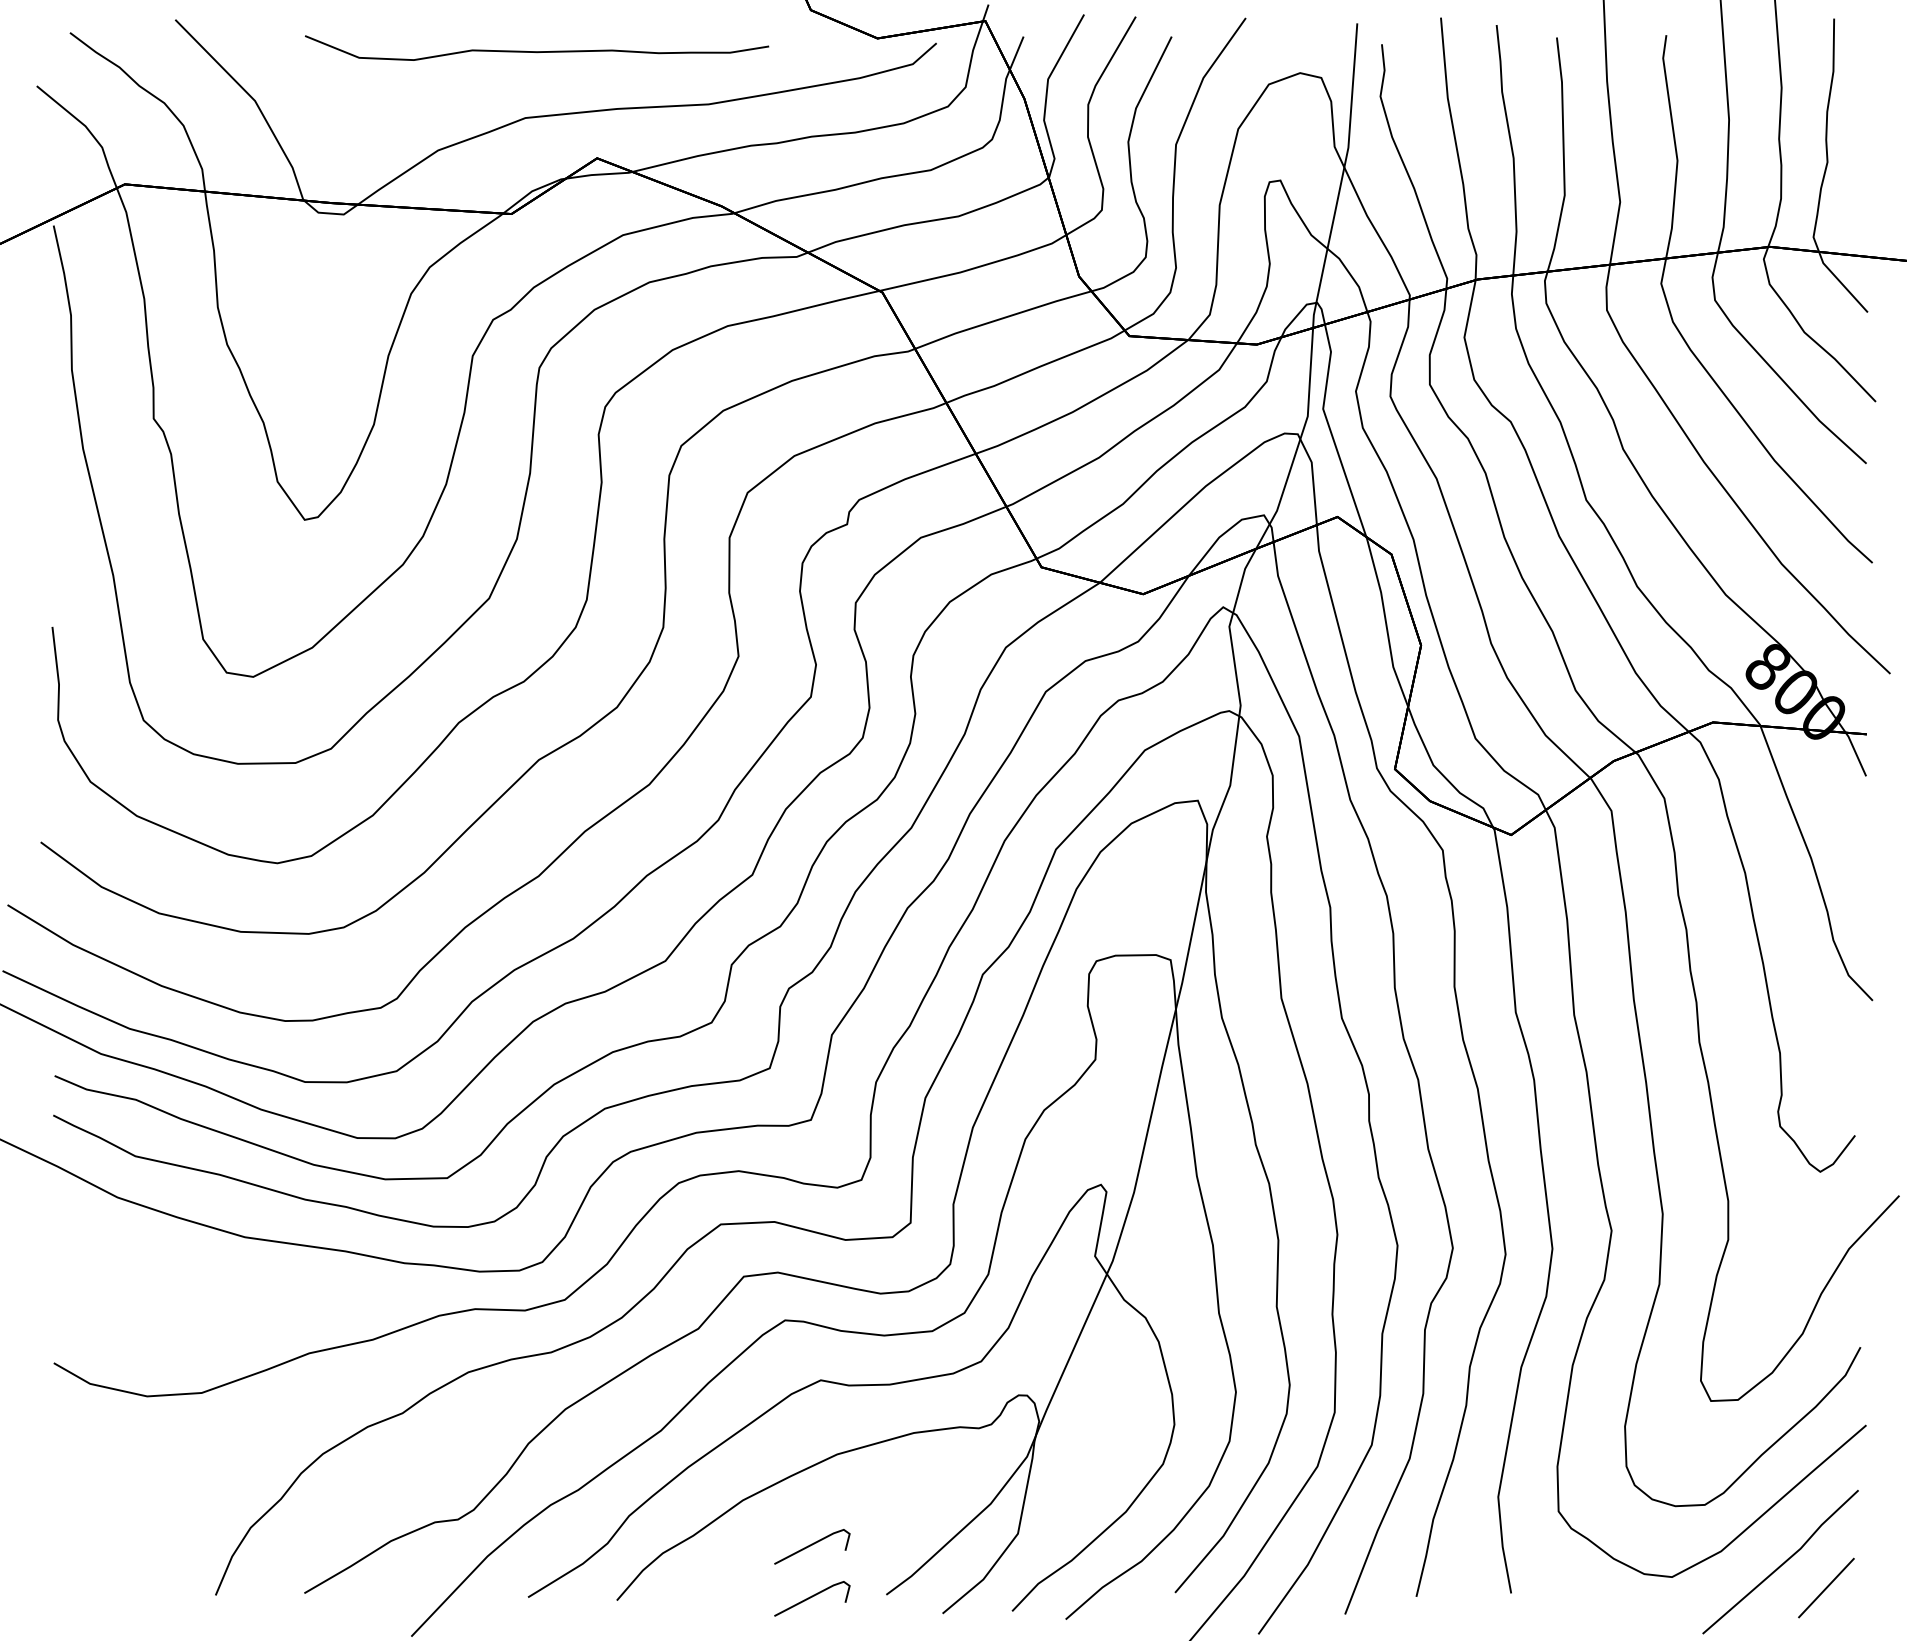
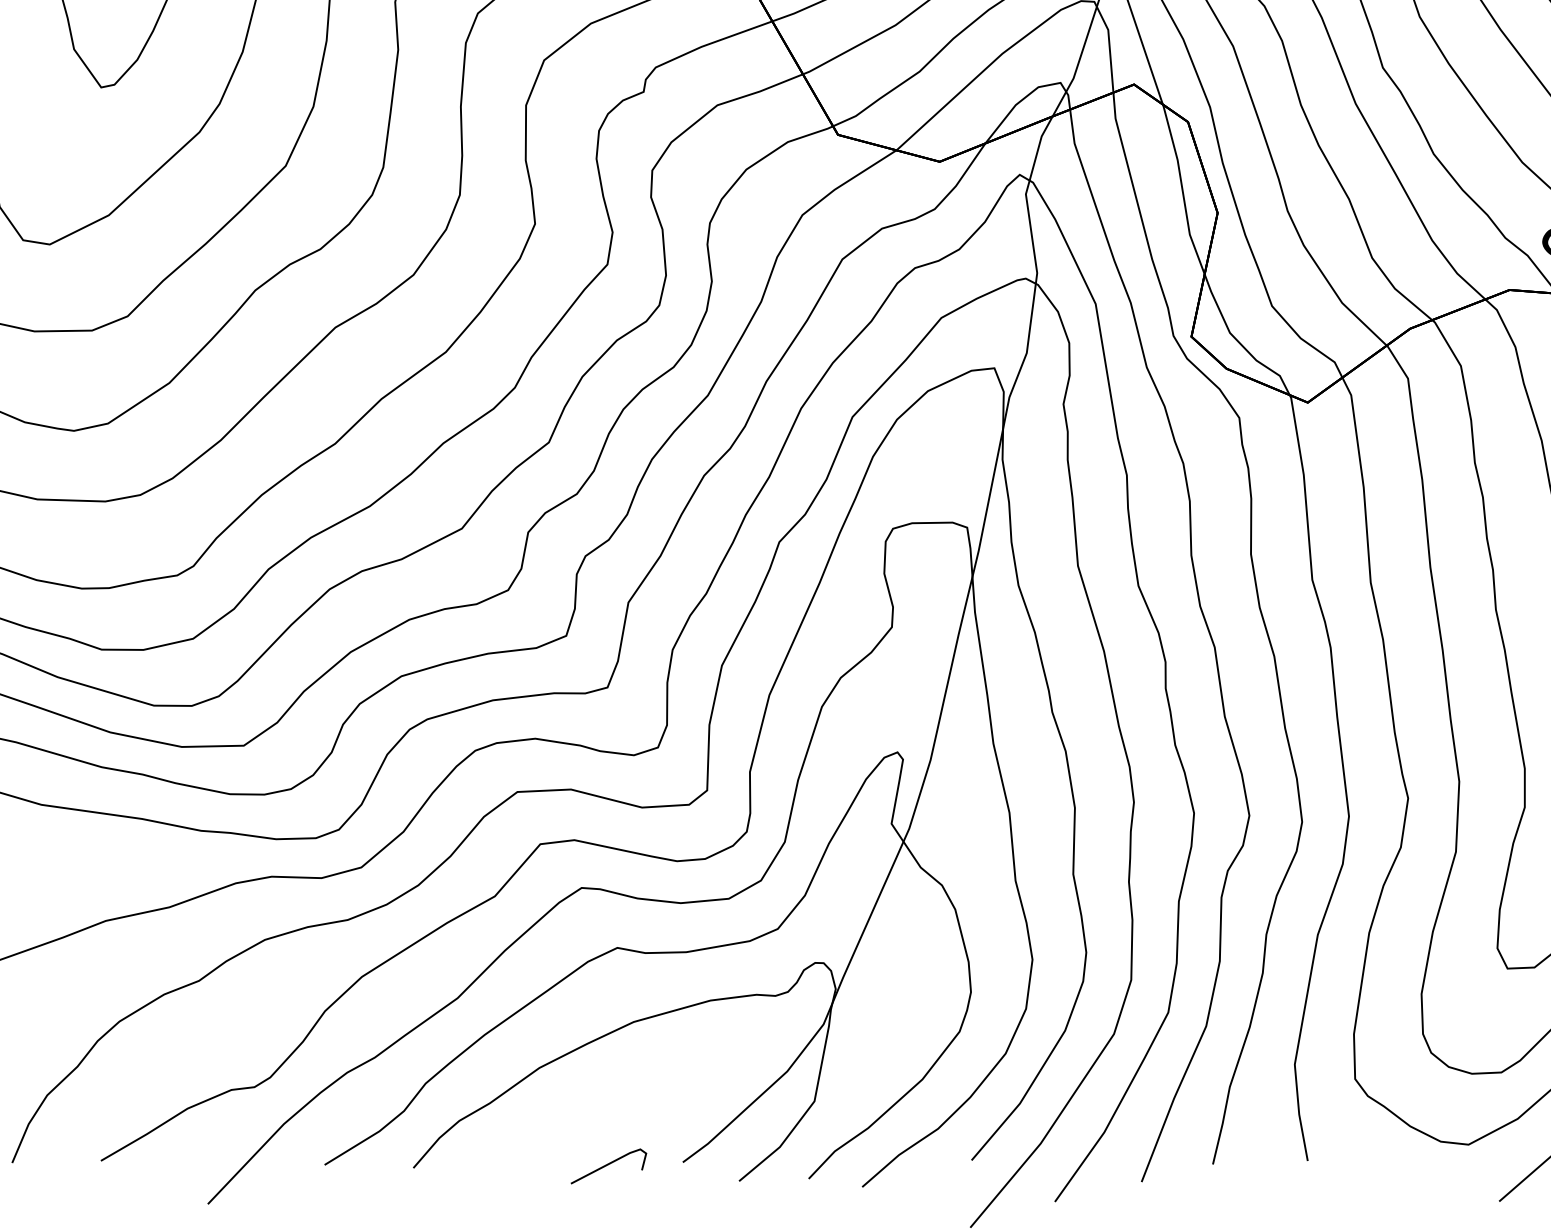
line: (812, 1545) -> (609, 1113), removed

